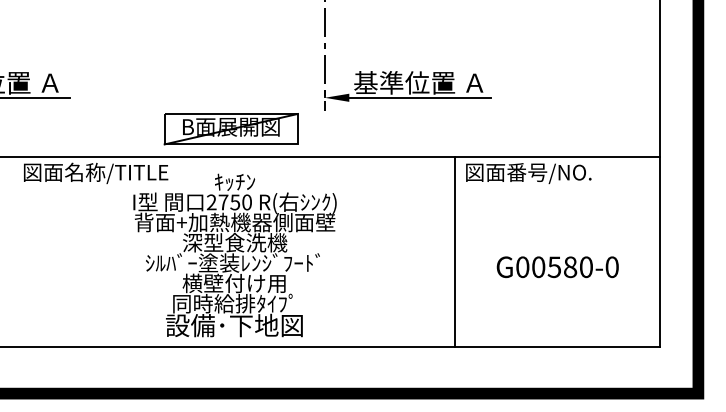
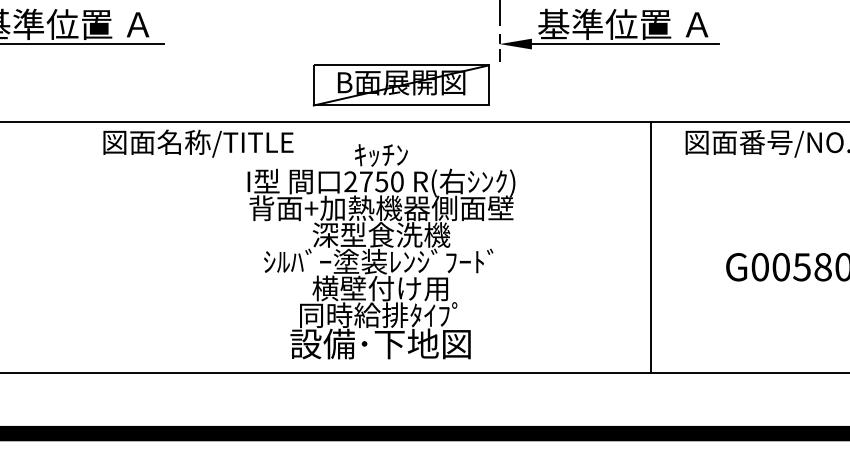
part: (230, 129) -> (400, 85), moved
line: (454, 251) -> (650, 246), moved

